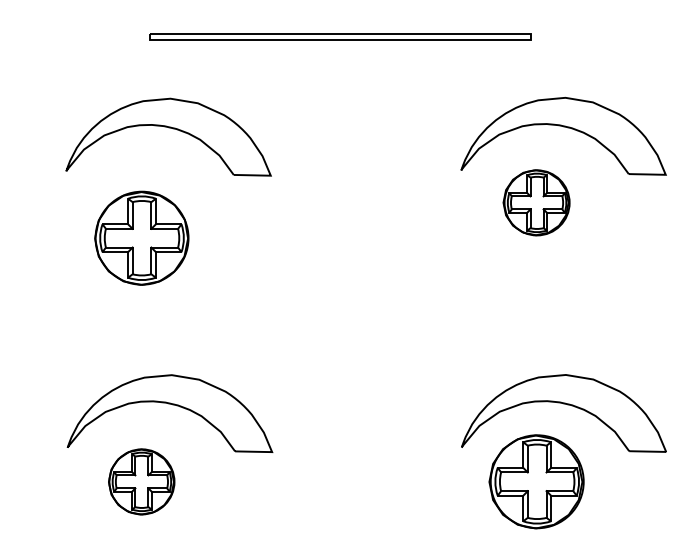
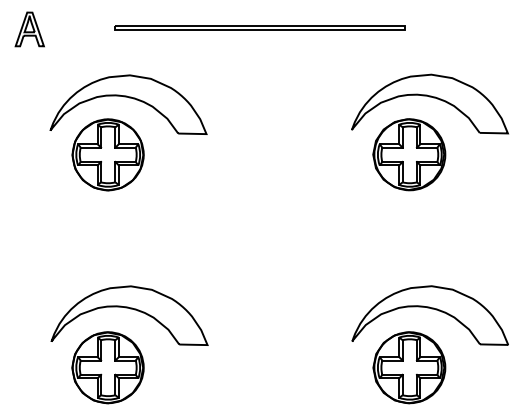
part: (38, 38) -> (29, 29), added
part: (536, 202) -> (409, 154), size x1.43
part: (141, 237) -> (107, 154), moved
part: (141, 481) -> (107, 367), size x1.43

